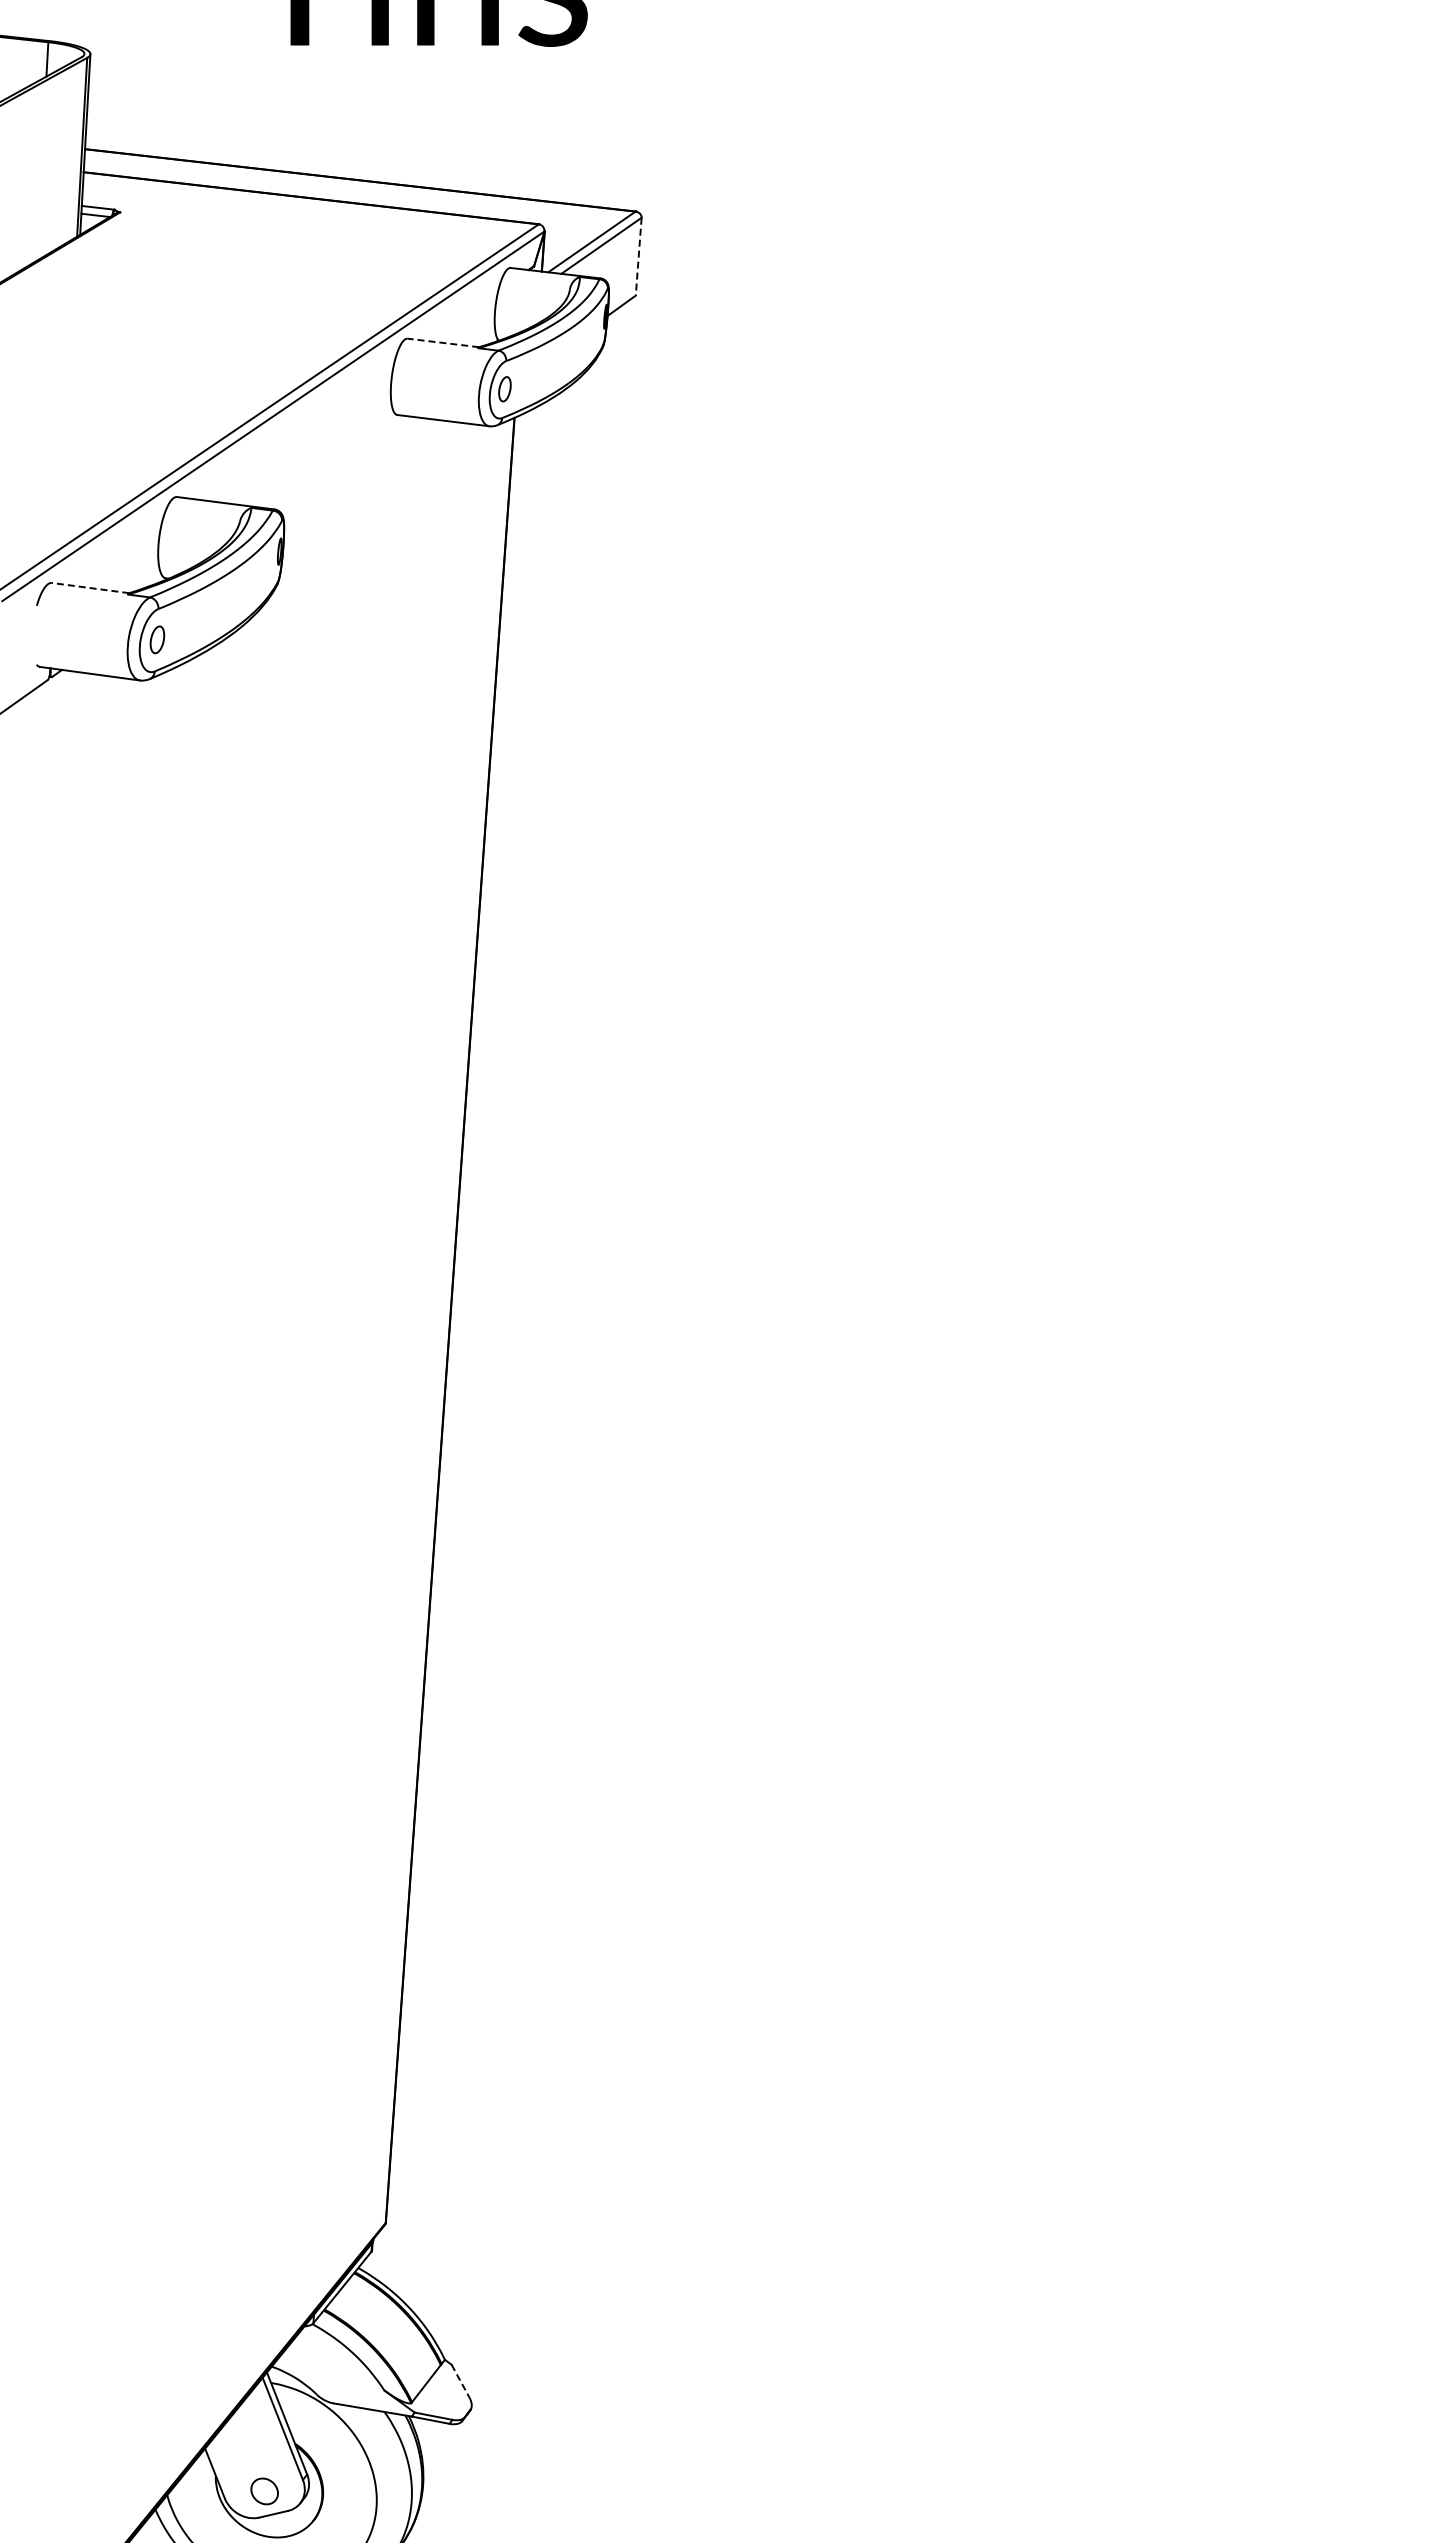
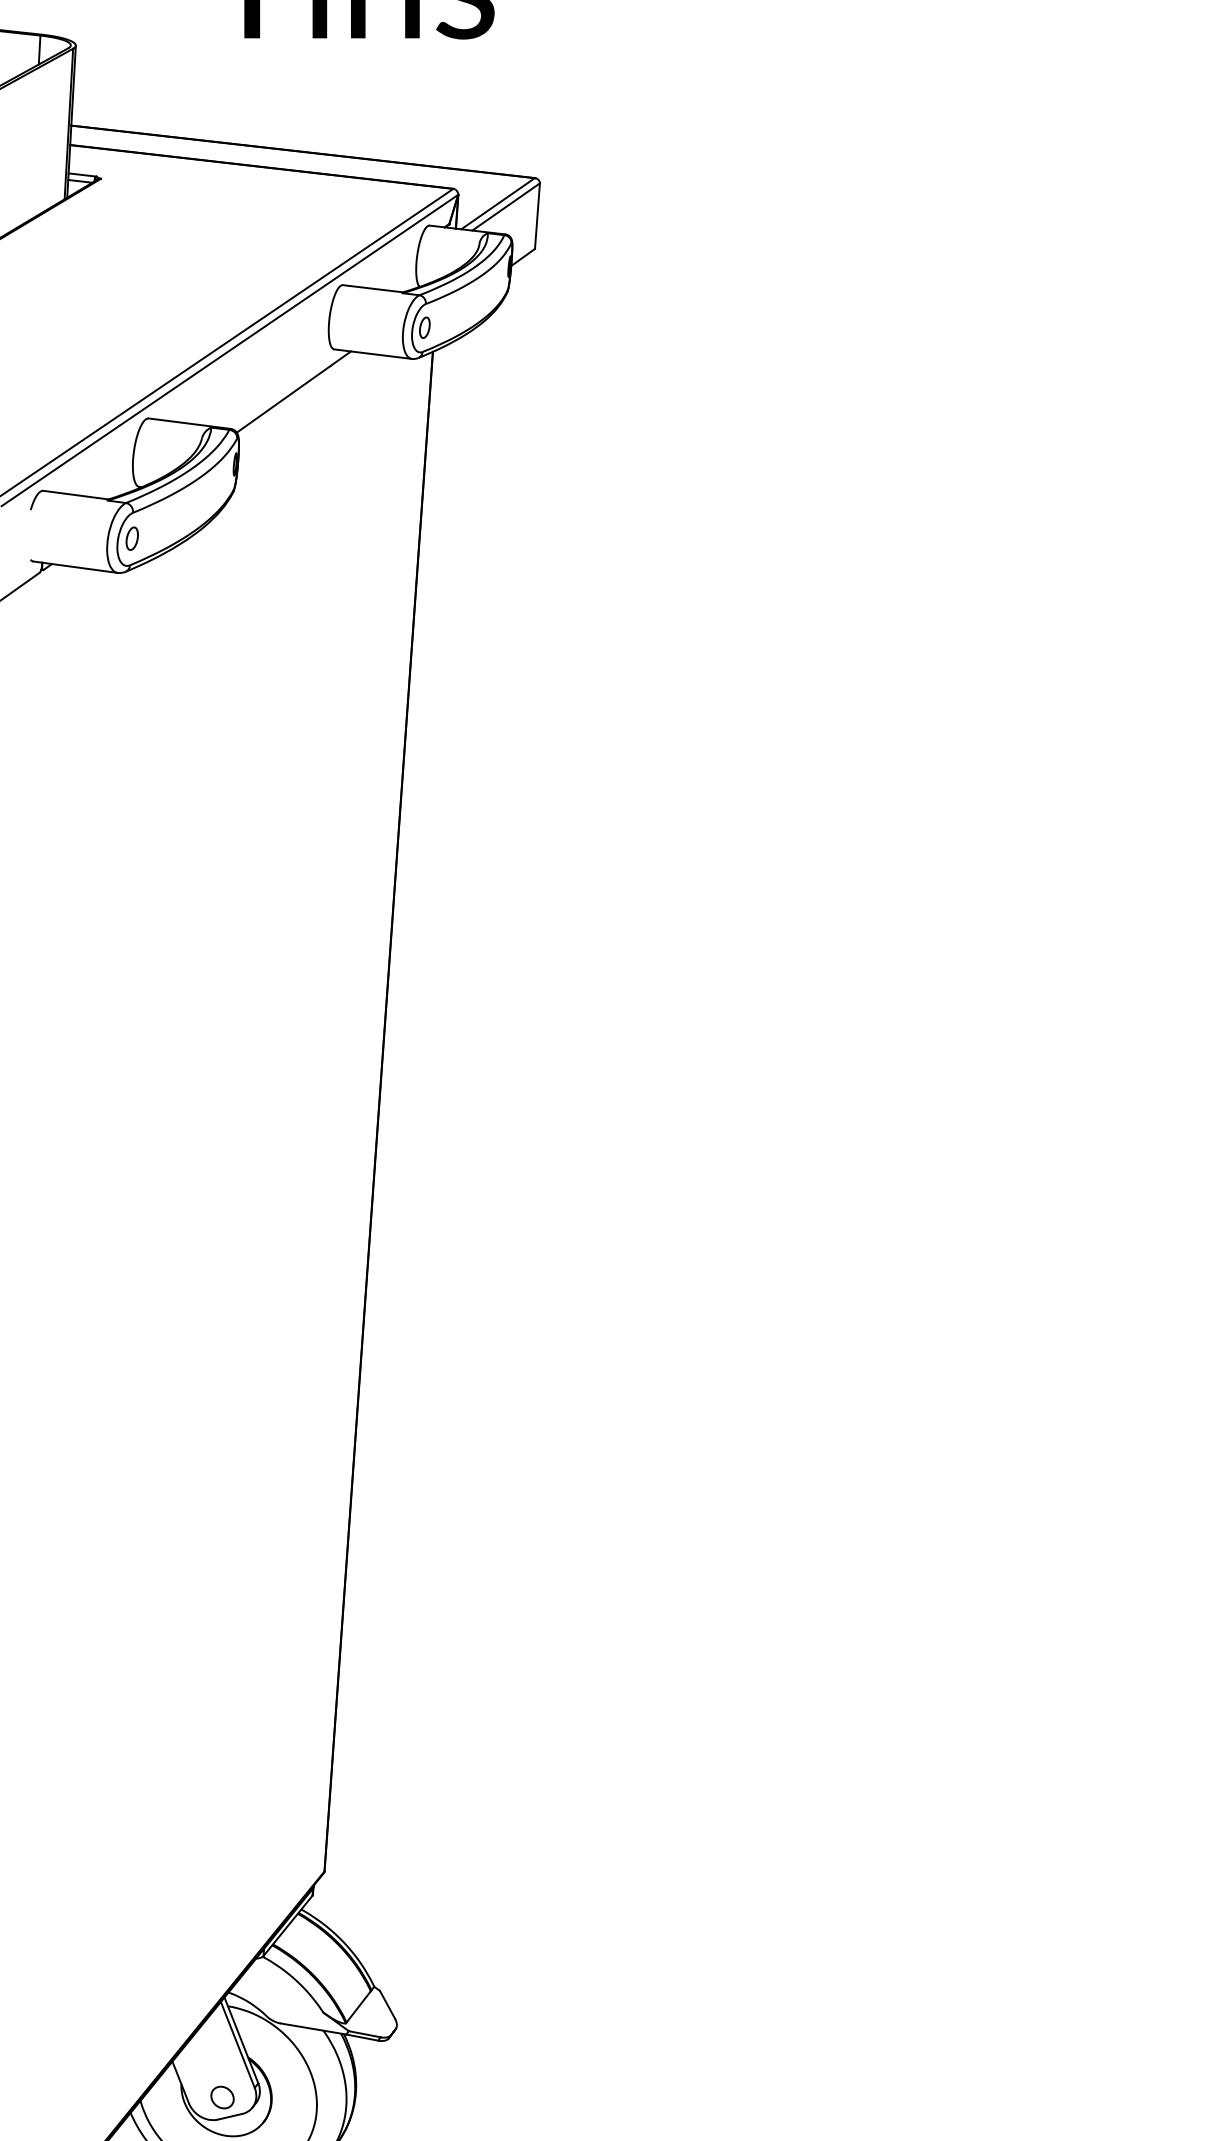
line: (638, 257) -> (537, 216), dashed -> solid
line: (443, 342) -> (373, 288), dashed -> solid
line: (349, 465) -> (293, 391), added
line: (90, 588) -> (75, 495), dashed -> solid
line: (460, 2381) -> (387, 2005), dashed -> solid

